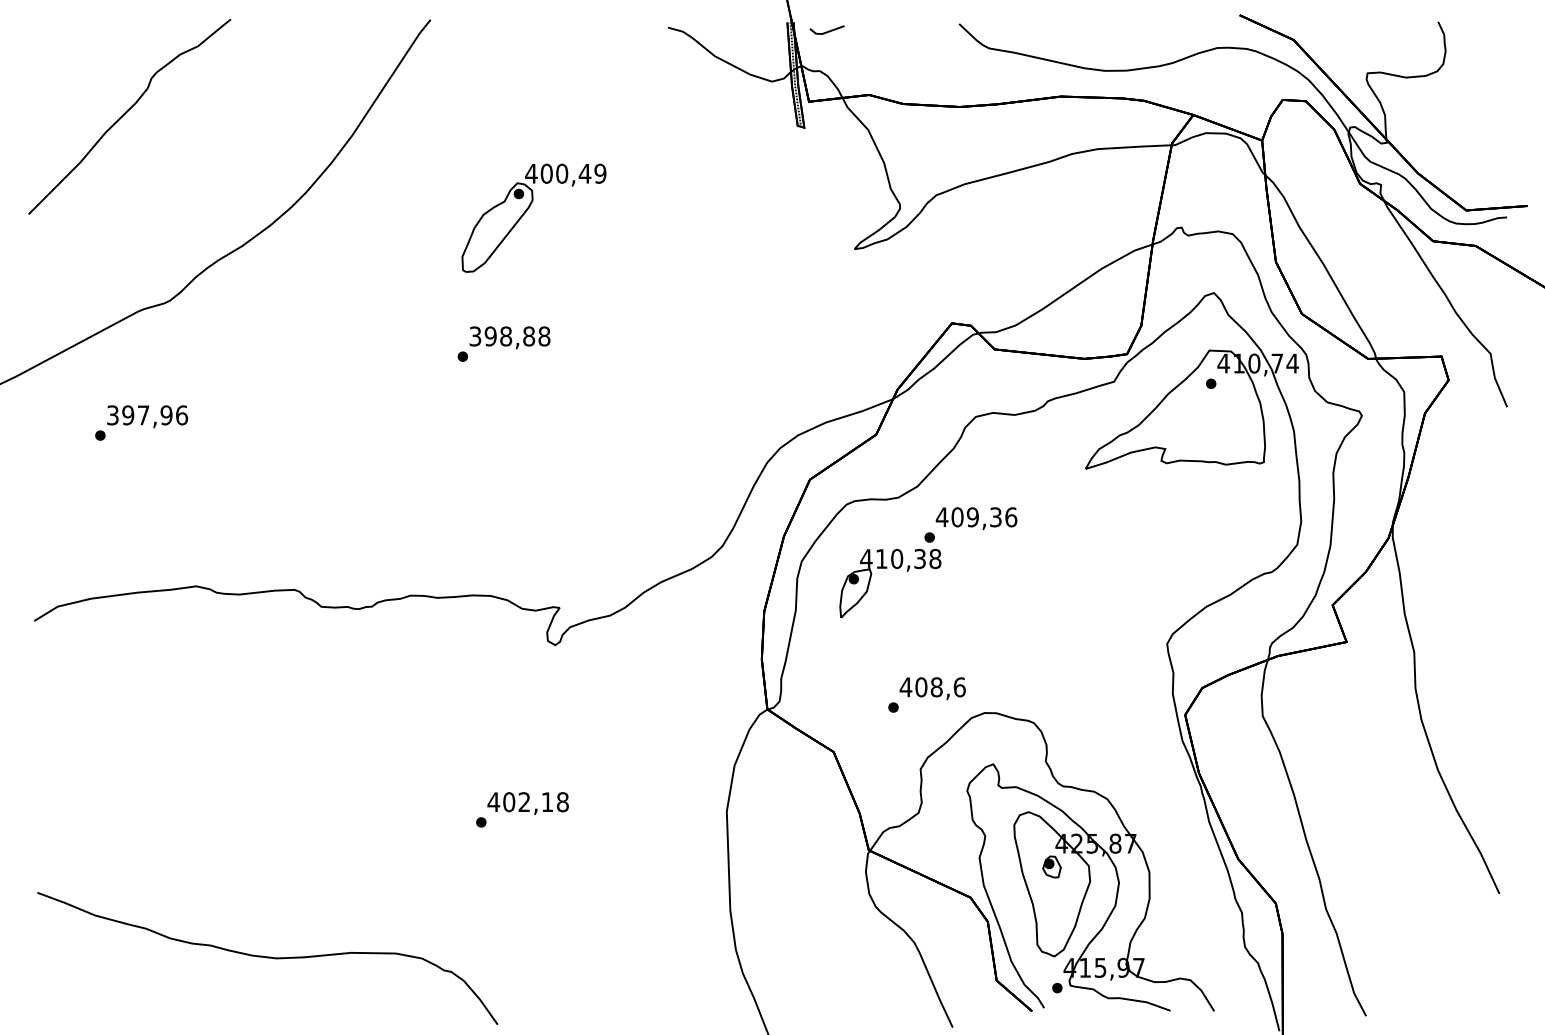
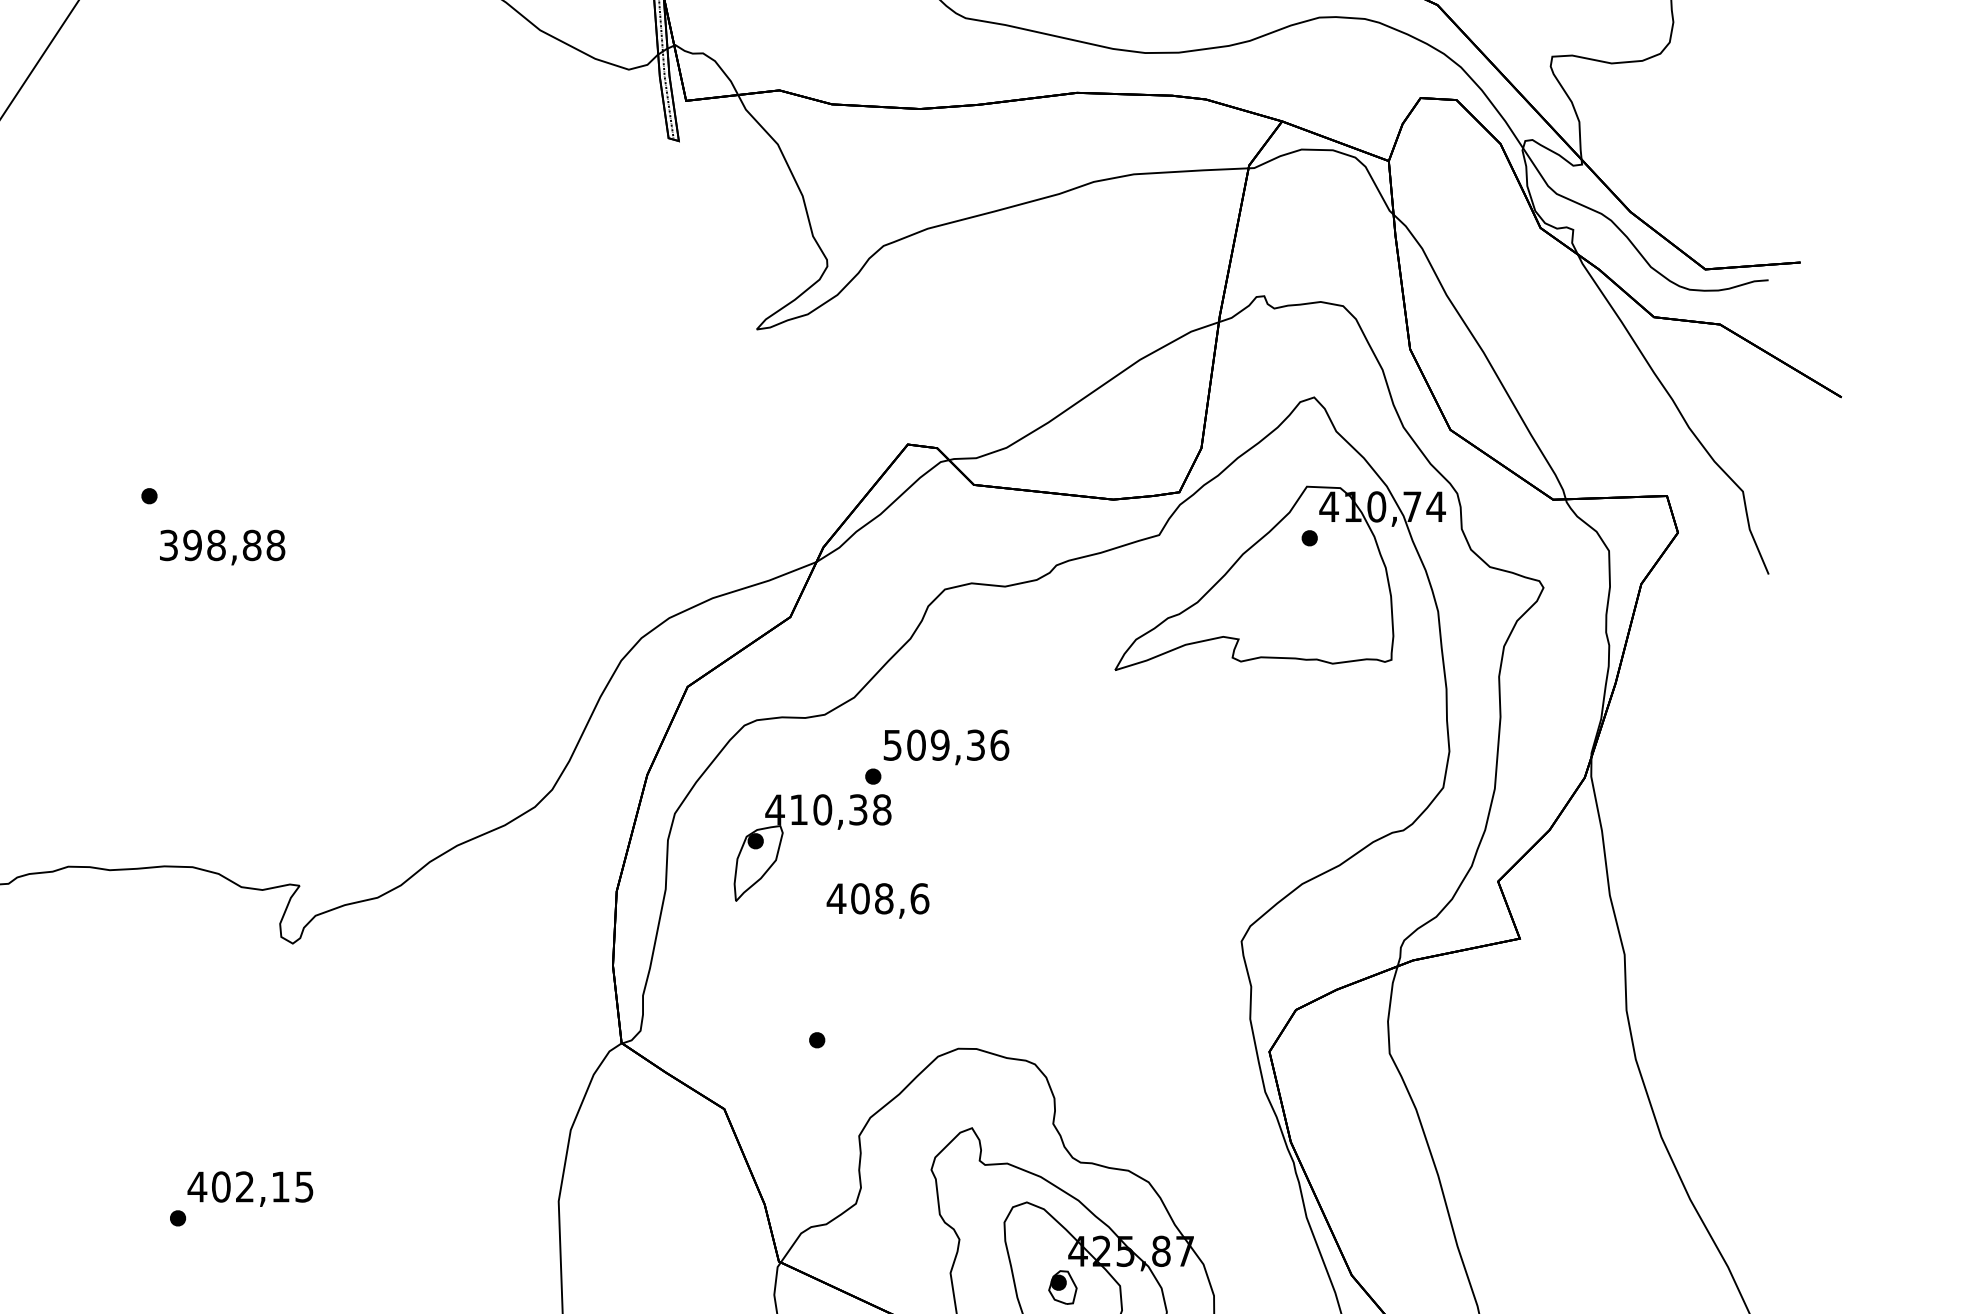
part: (526, 212) -> (248, 272), removed
text: (509, 337) -> (221, 547), moved
text: (941, 517) -> (891, 745), 409,36 -> 509,36
text: (932, 688) -> (877, 900), moved
text: (562, 802) -> (303, 1187), 402,18 -> 402,15

